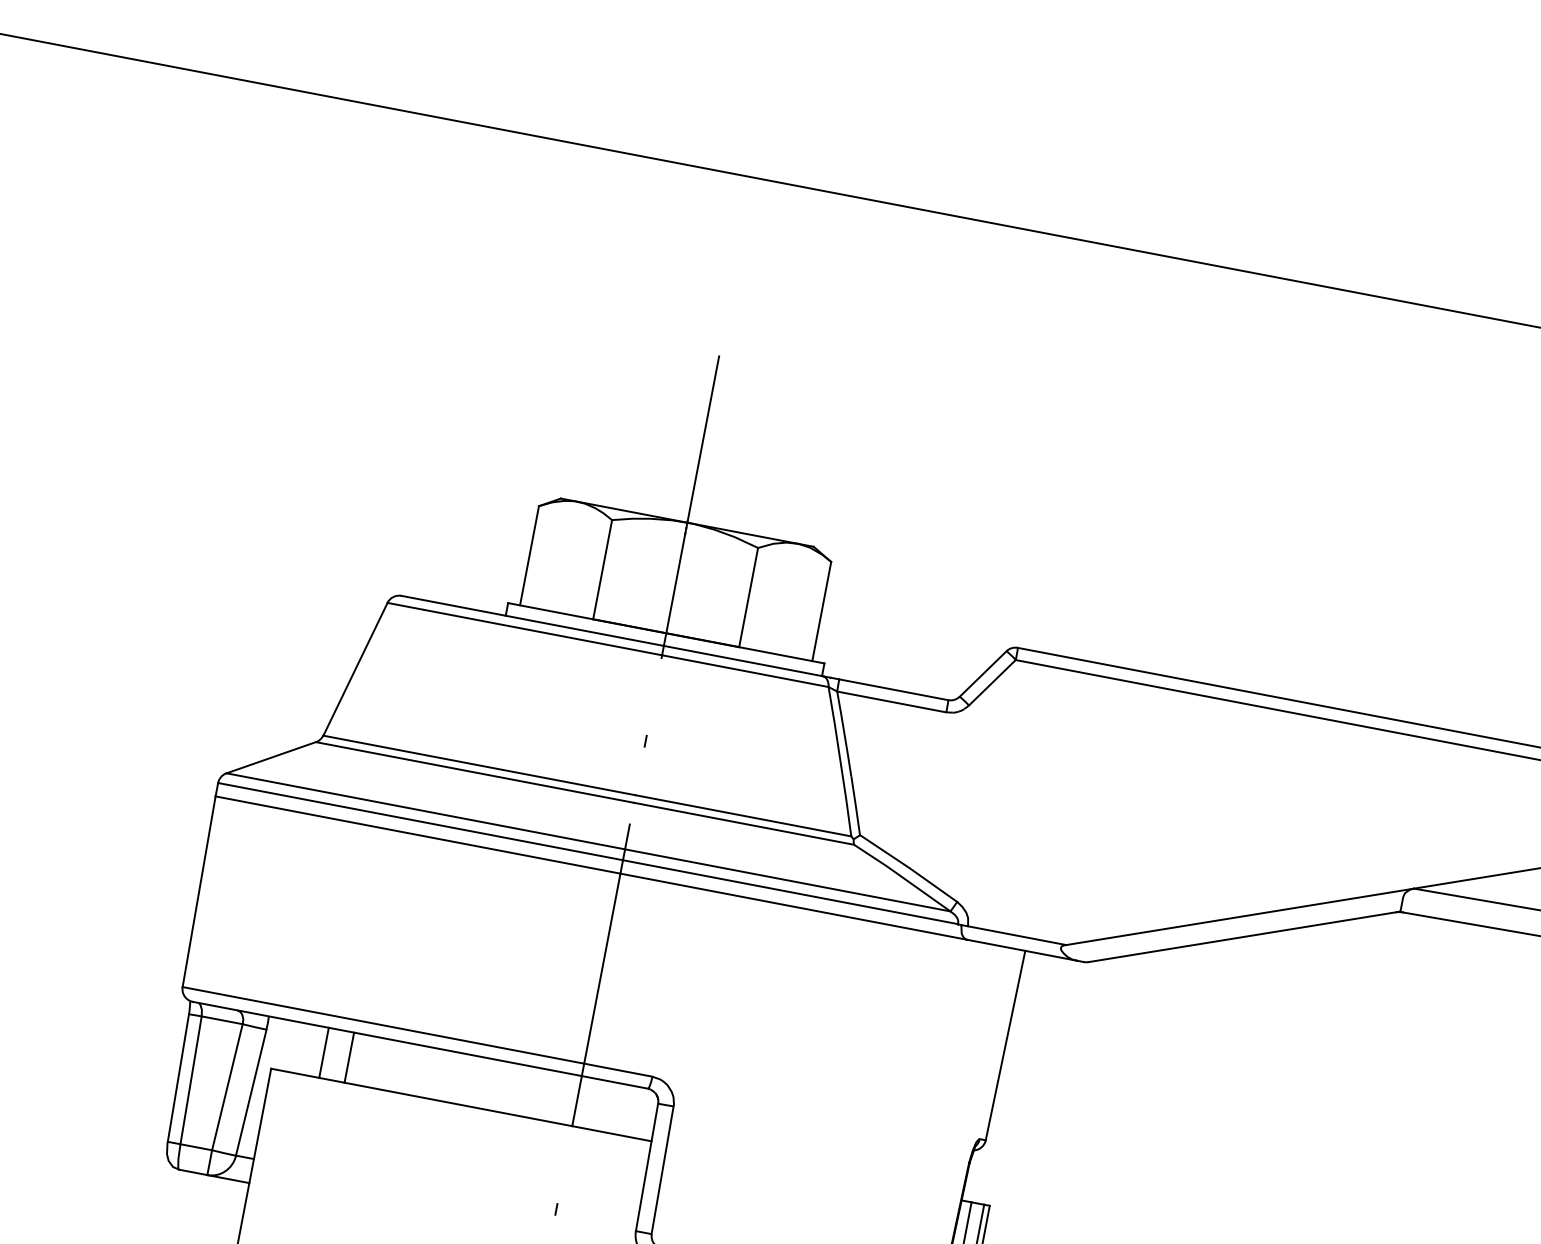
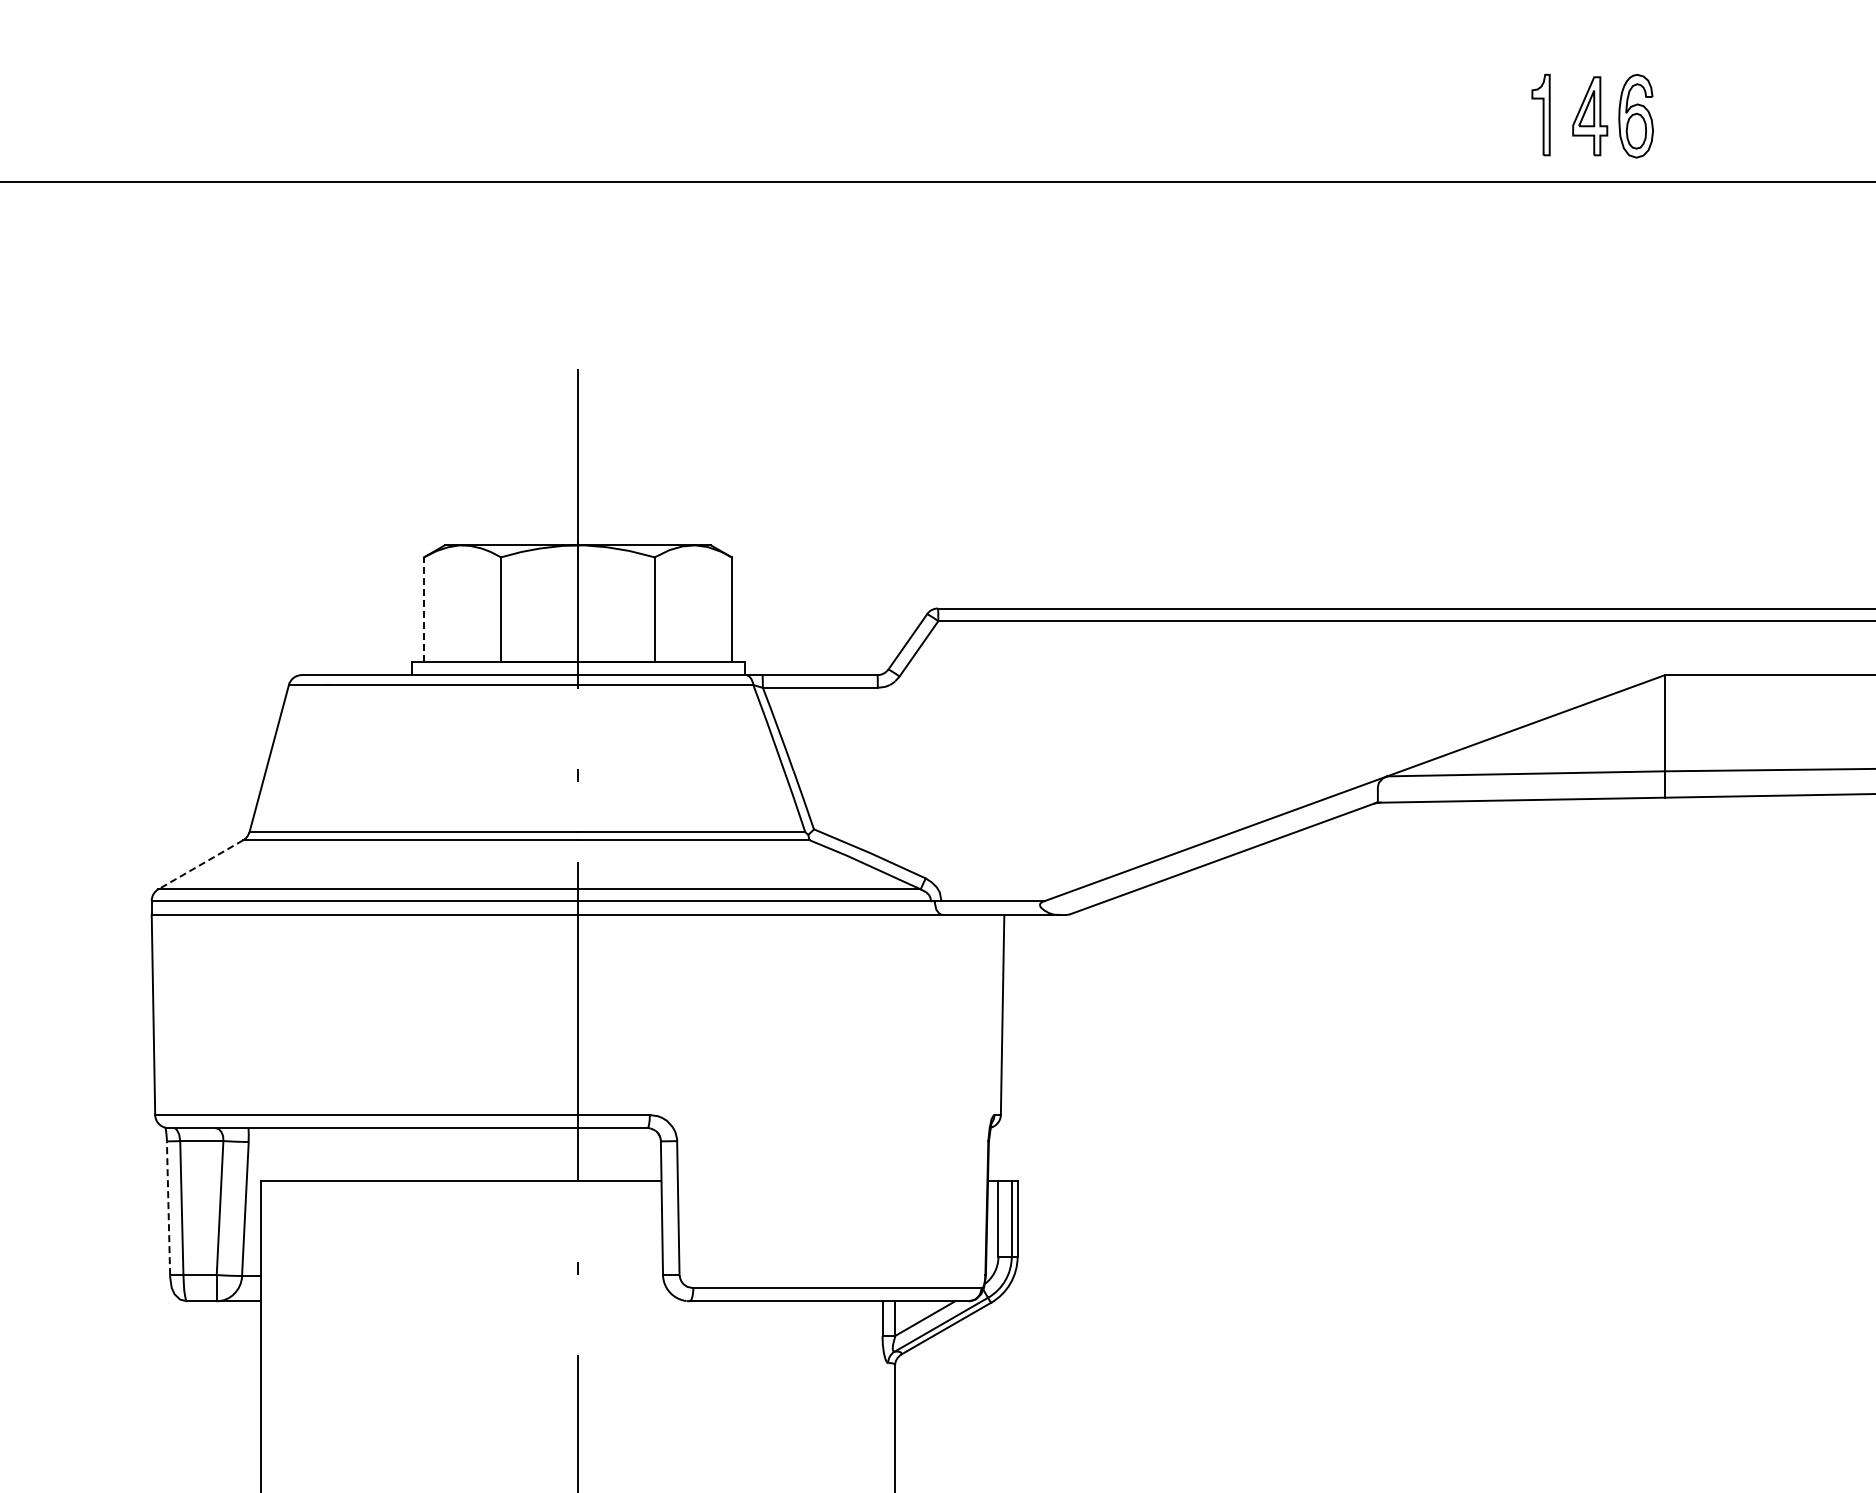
line: (529, 555) -> (424, 609), solid -> dashed
line: (271, 757) -> (200, 864), solid -> dashed
line: (323, 1052) -> (311, 1154), removed
line: (349, 1057) -> (338, 1154), removed
line: (178, 1078) -> (168, 1208), solid -> dashed

